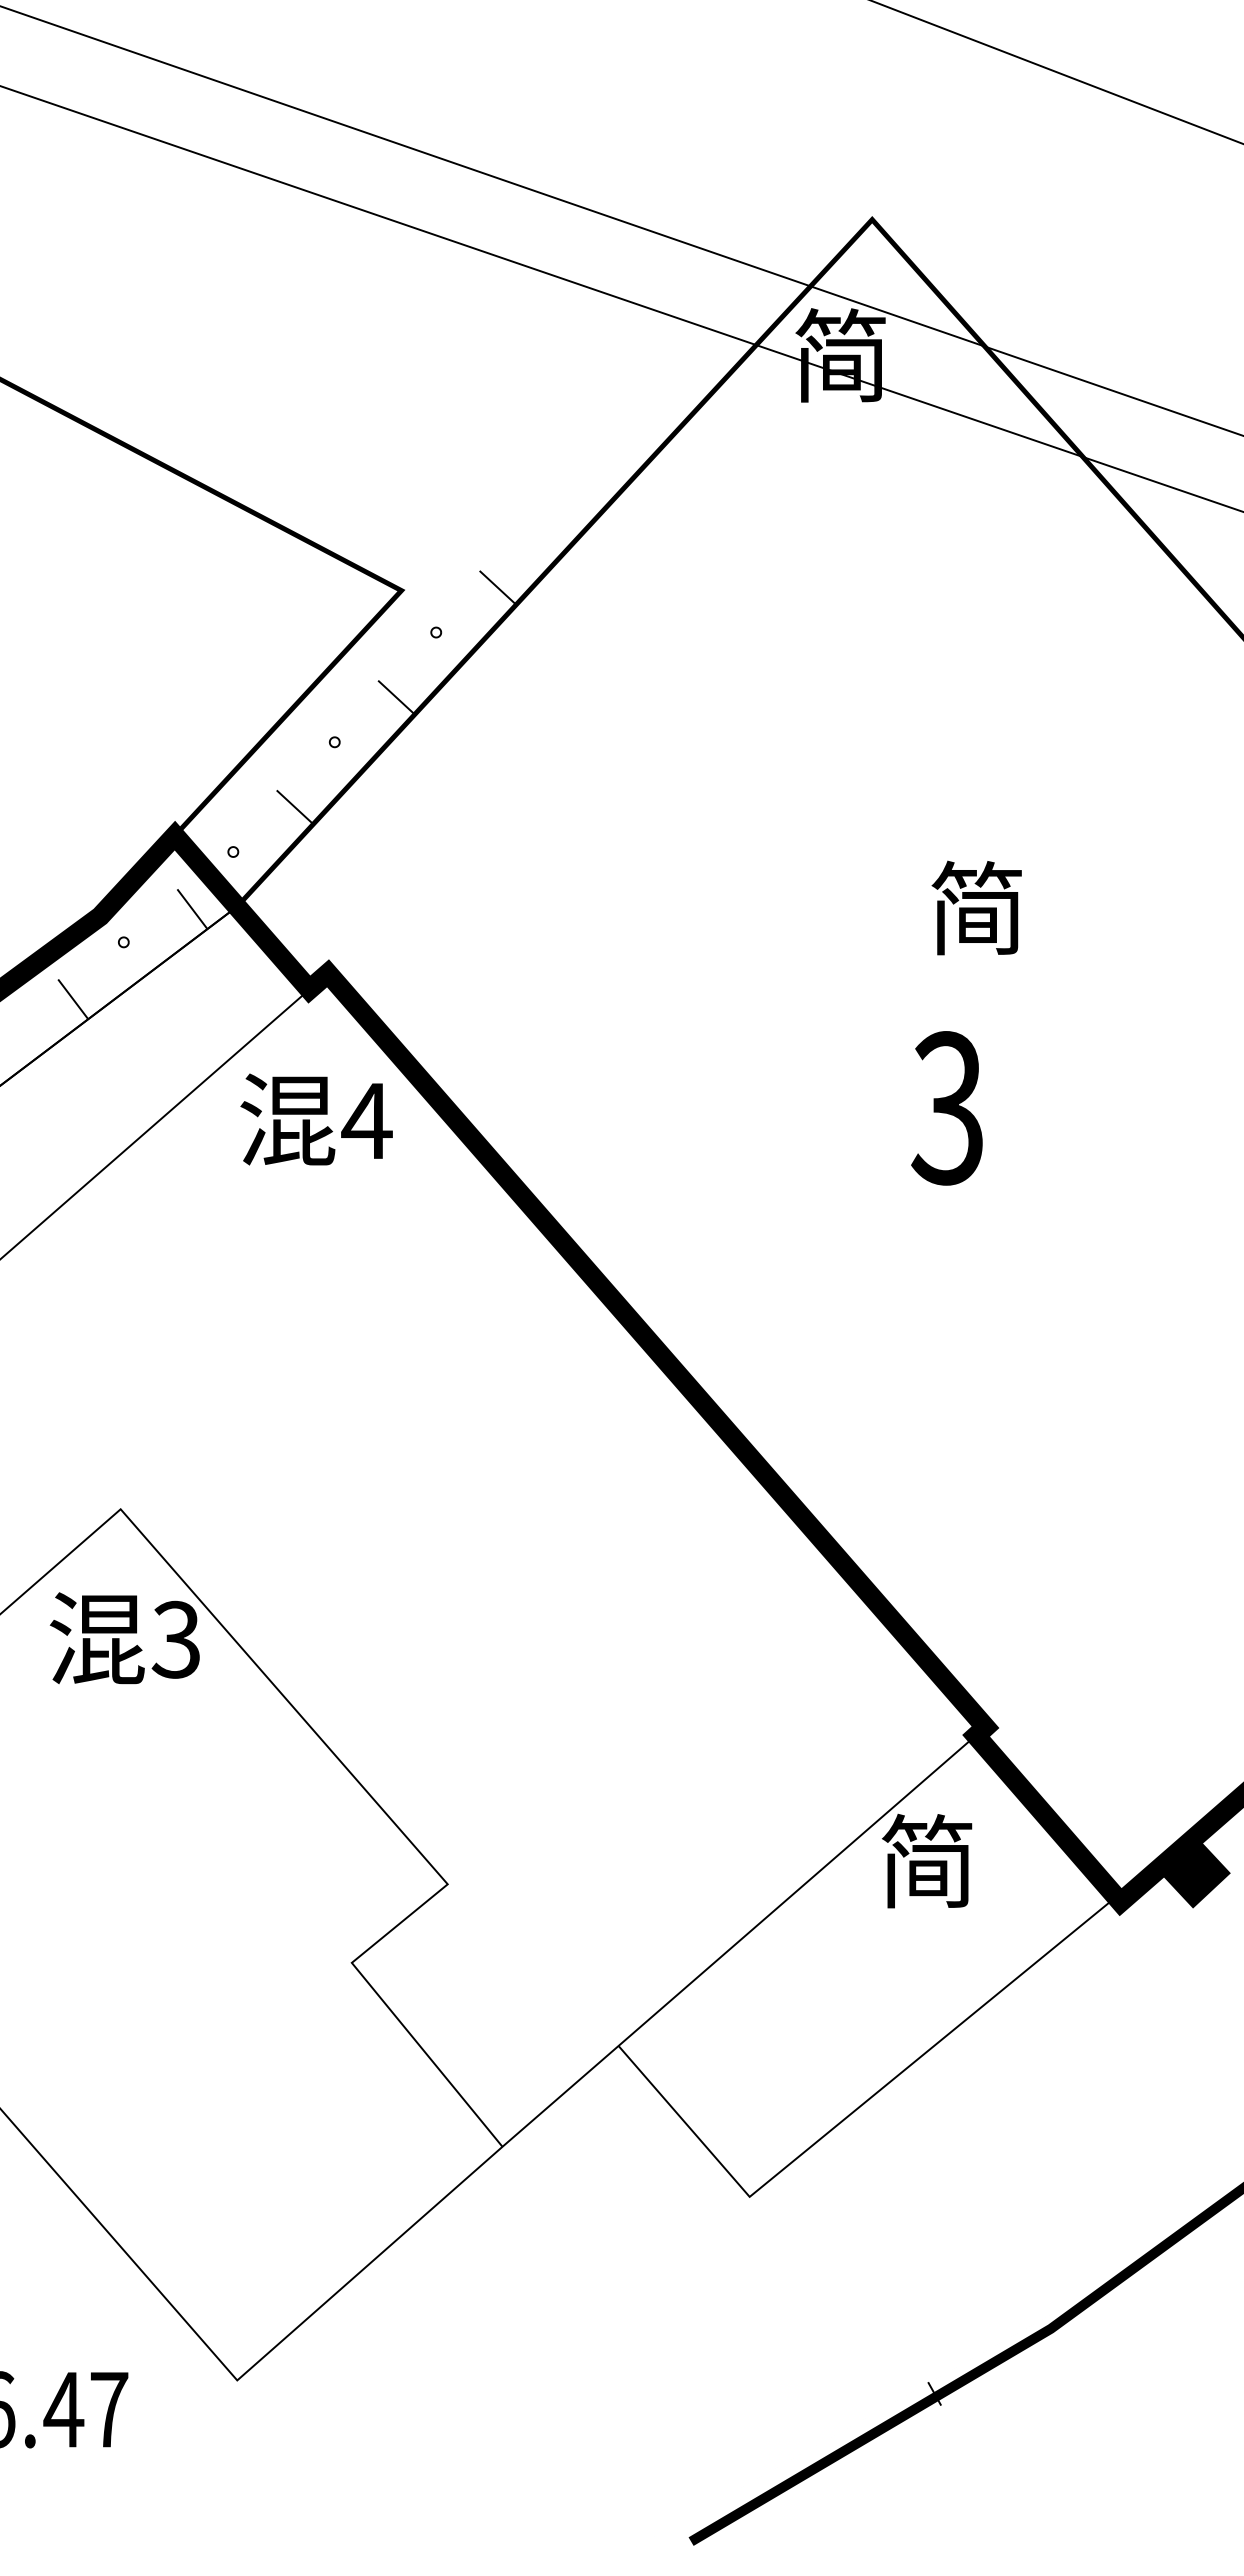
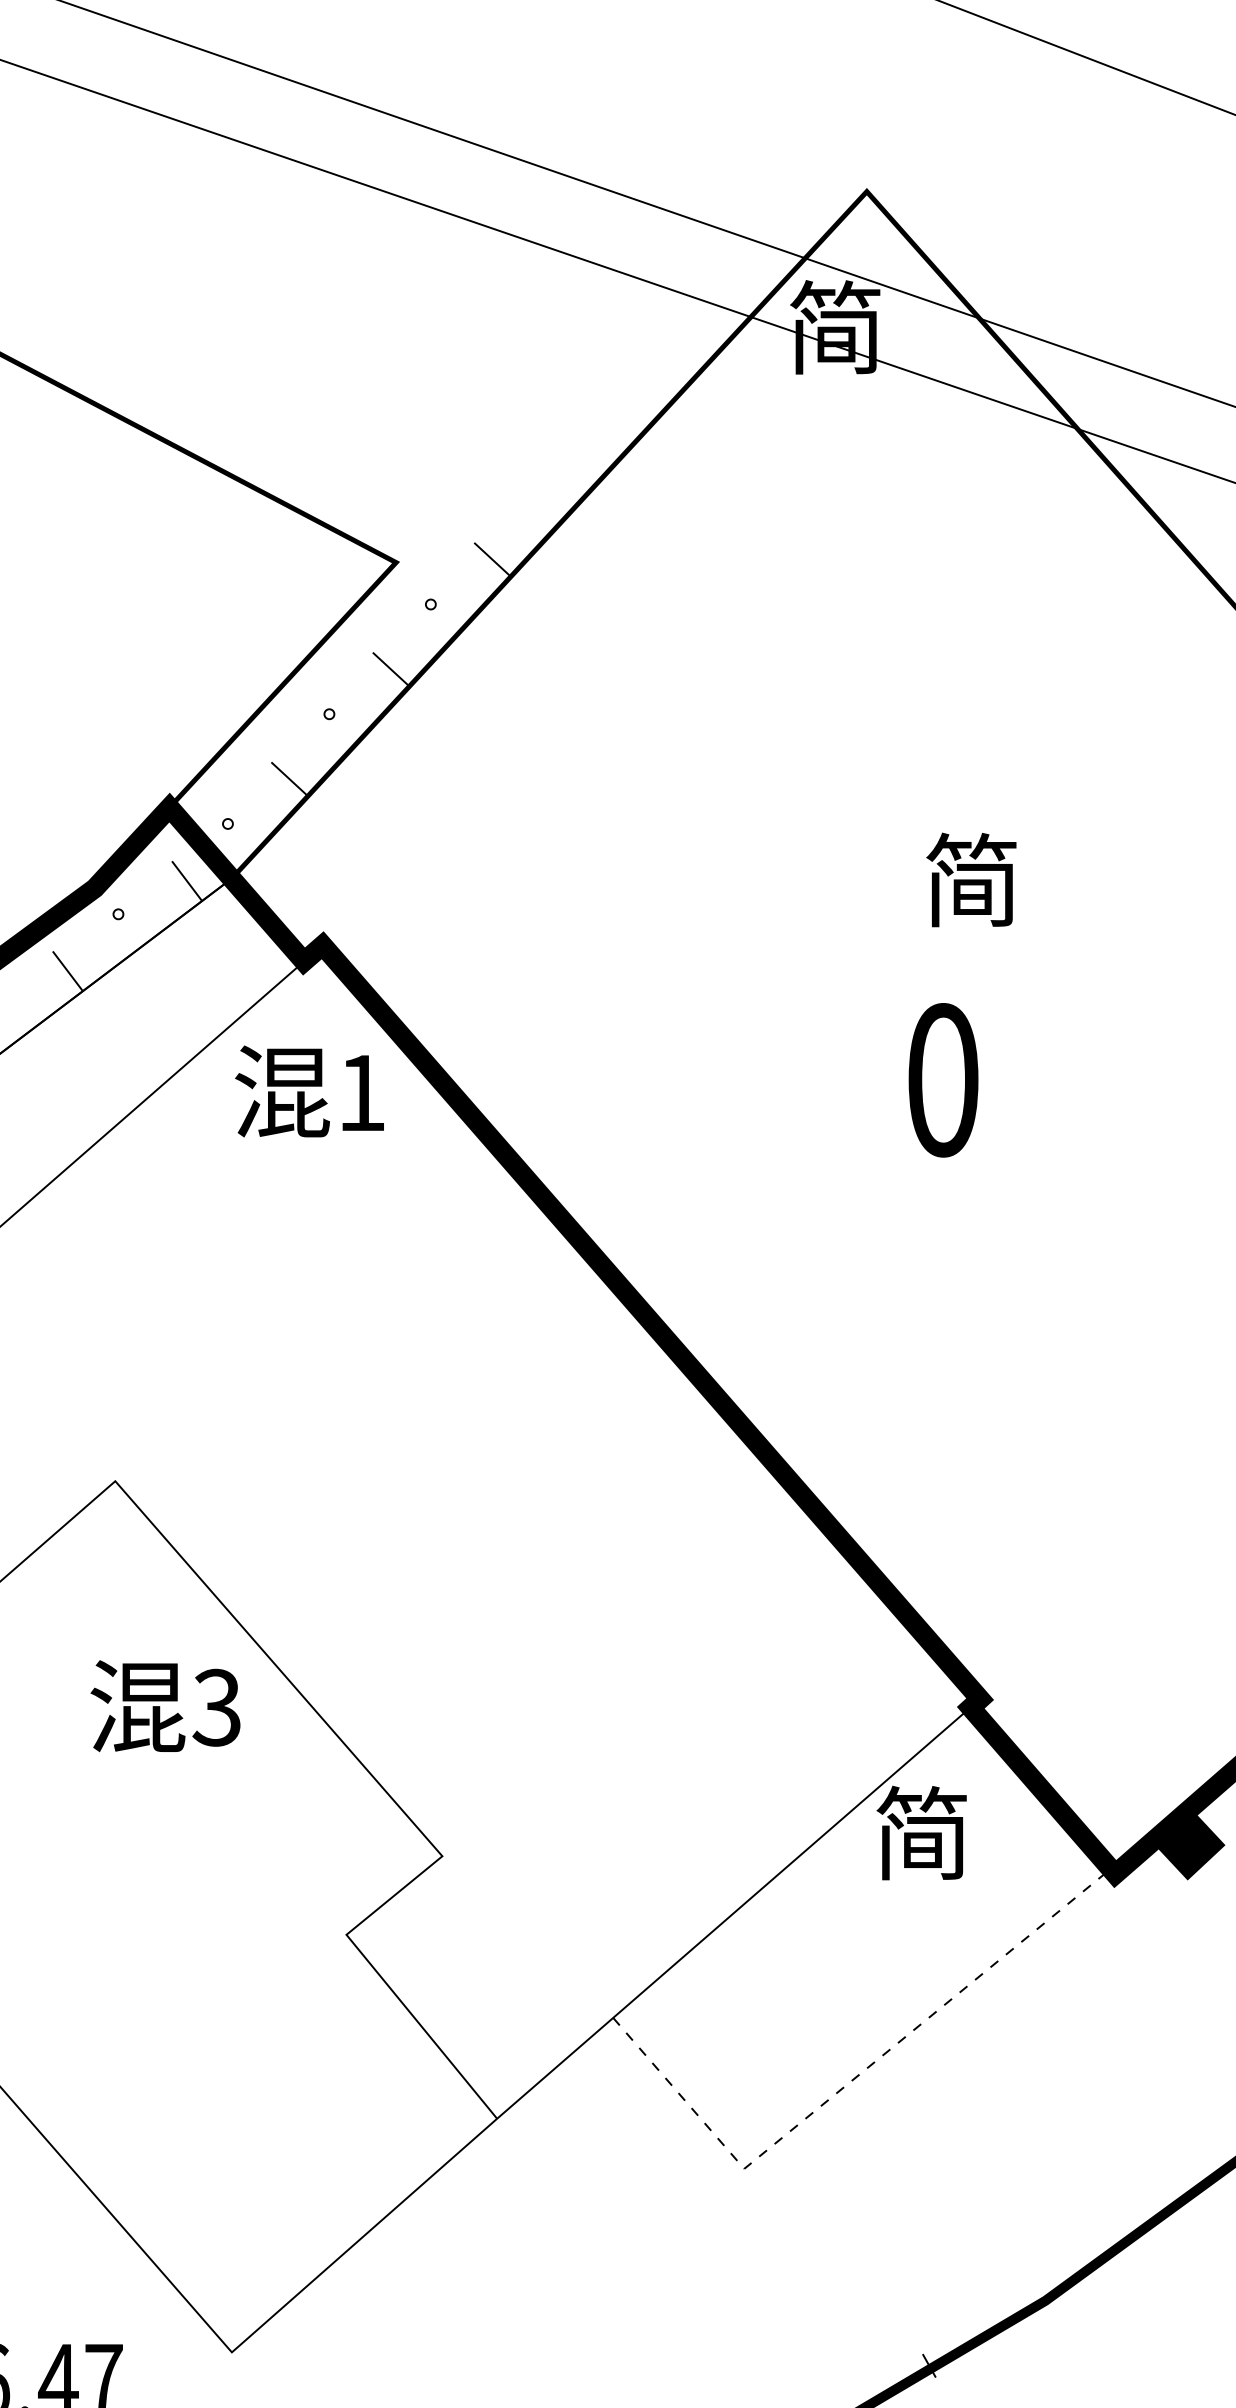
text: (947, 1108) -> (942, 1080), 3 -> 0
text: (366, 1120) -> (361, 1092), 4 -> 1
text: (124, 1638) -> (165, 1706), moved
line: (855, 2110) -> (850, 2082), solid -> dashed

